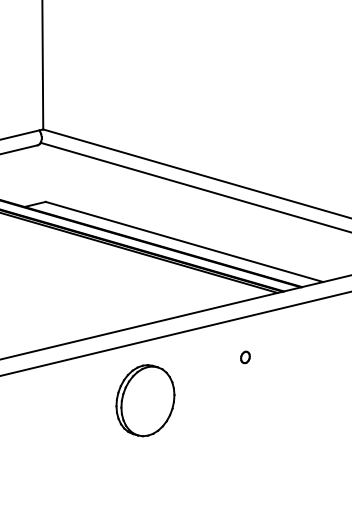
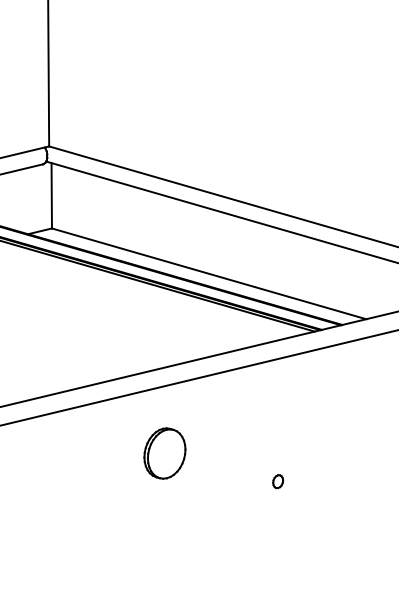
line: (45, 172) -> (51, 195), added
part: (245, 357) -> (278, 481), moved
part: (145, 400) -> (164, 453), size x0.62

